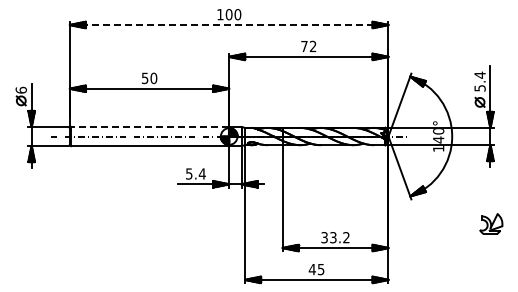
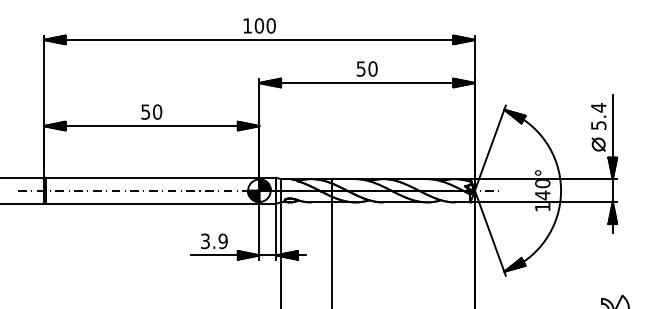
line: (229, 25) -> (259, 40), dashed -> solid
text: (308, 46) -> (366, 68), 72 -> 50
line: (149, 126) -> (151, 177), dashed -> solid
text: (195, 173) -> (213, 240), 5.4 -> 3.9

